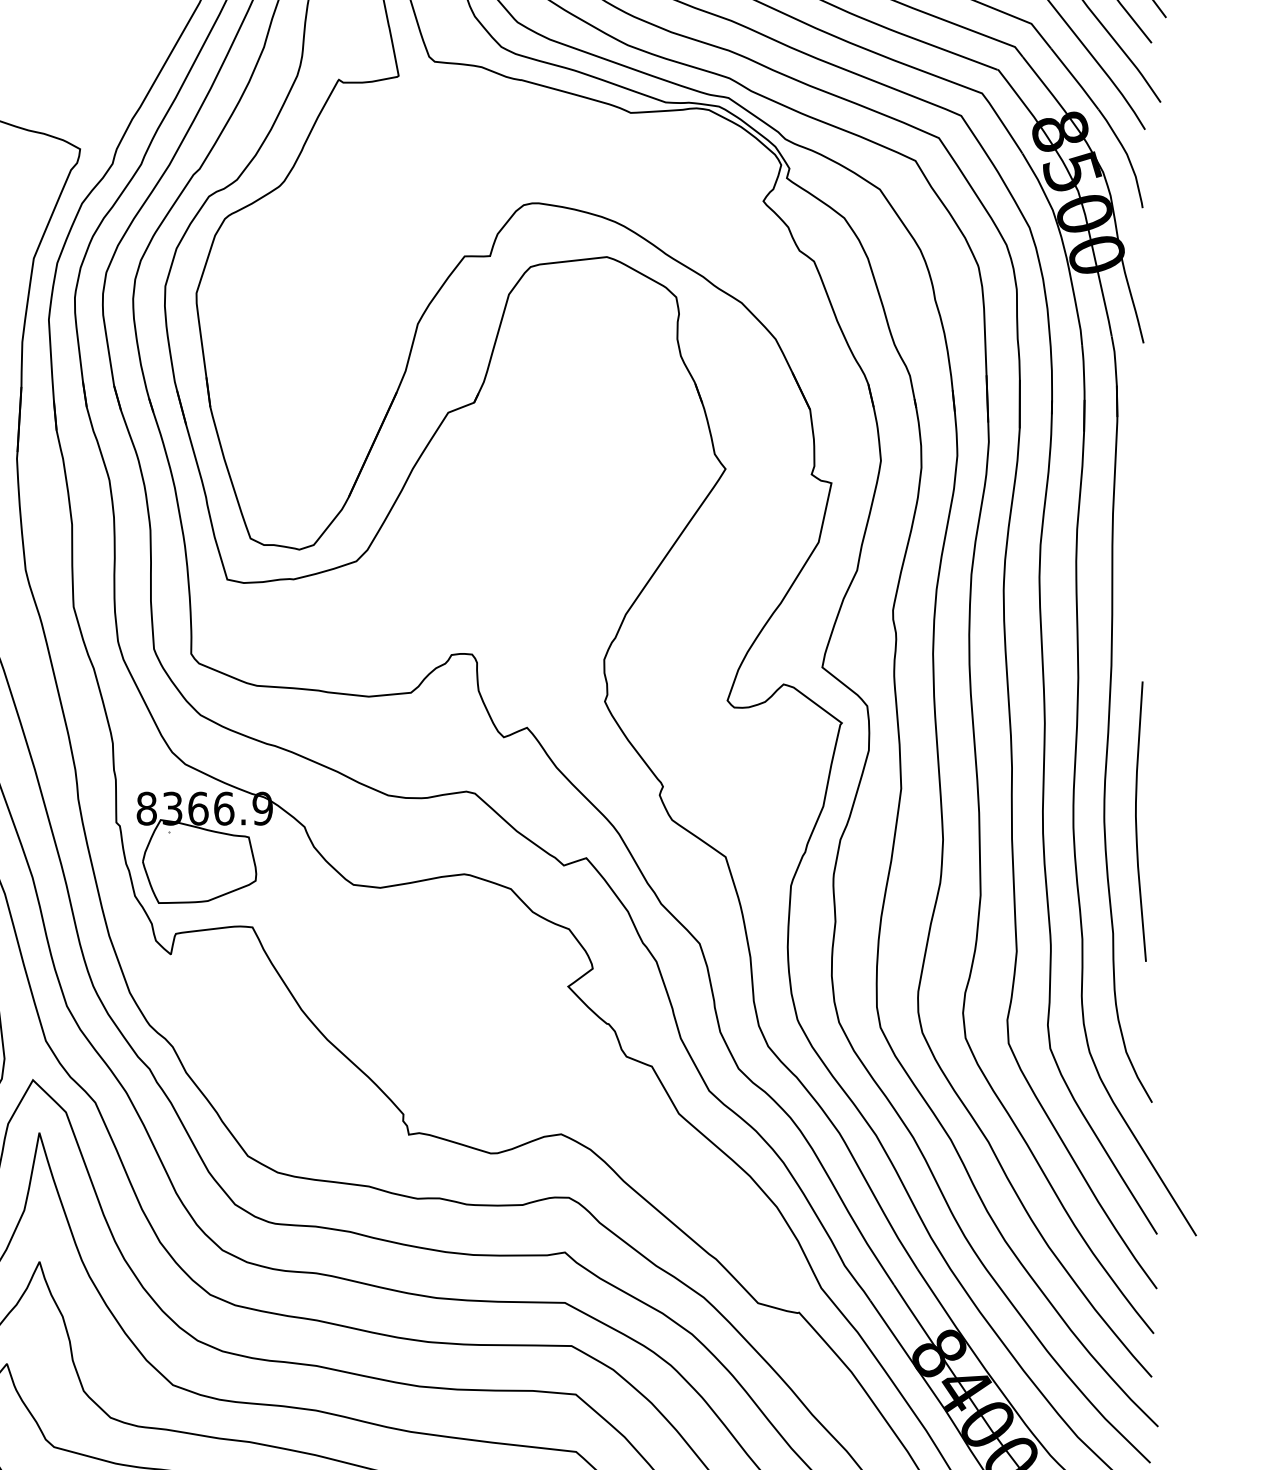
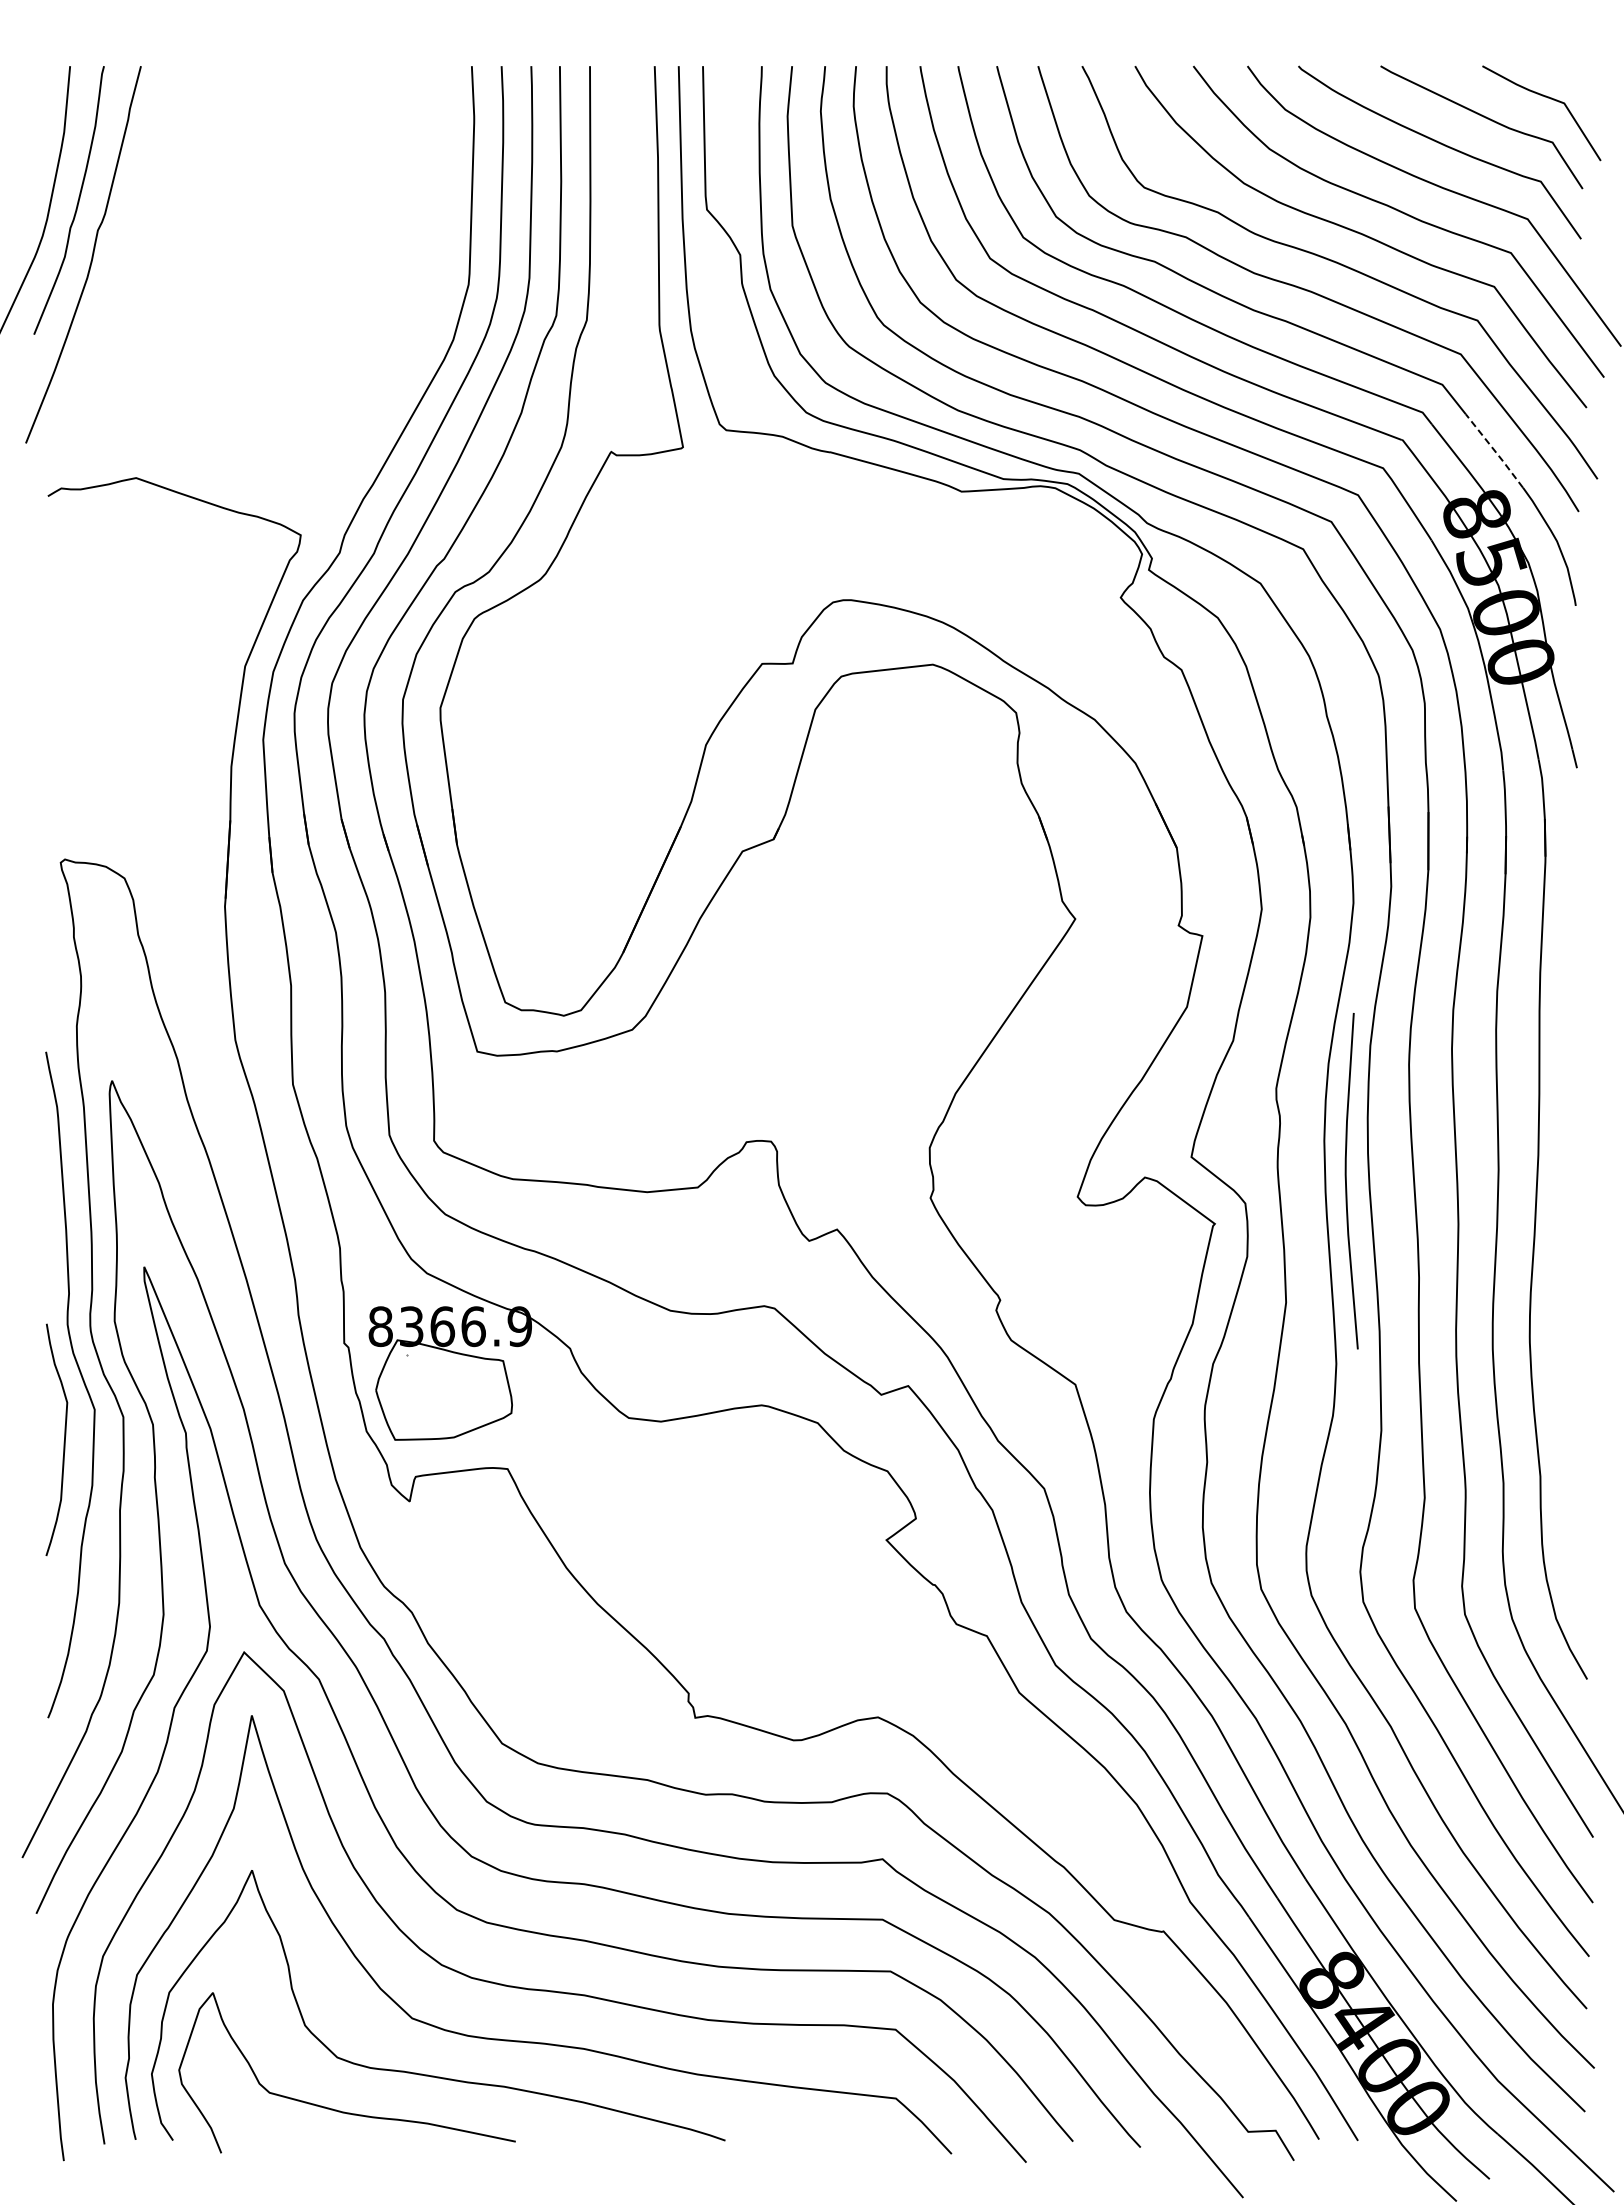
line: (1075, 79) -> (1495, 451), solid -> dashed
curve: (1136, 821) -> (1346, 1181), moved

